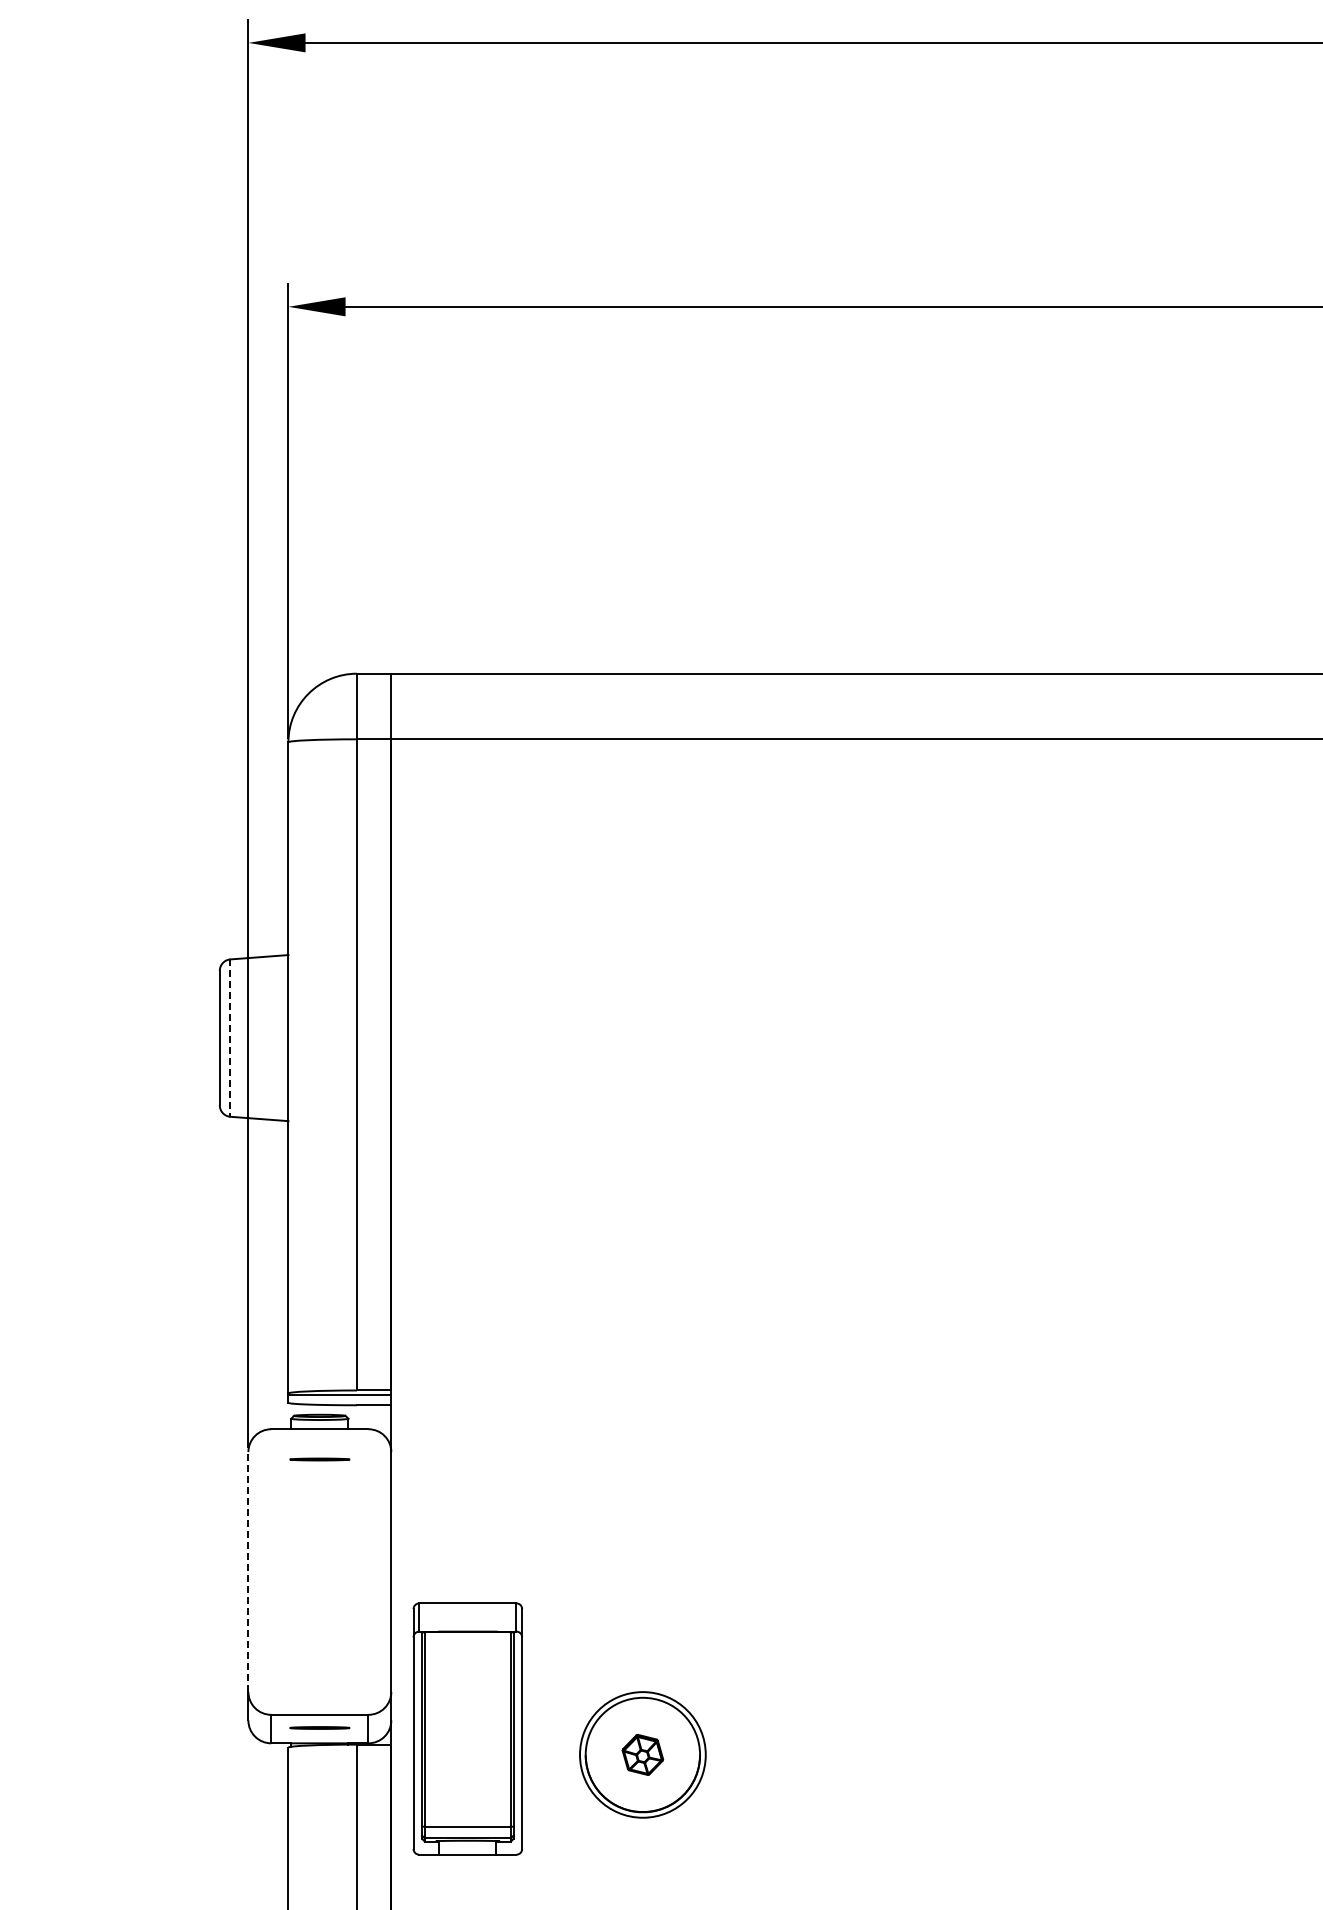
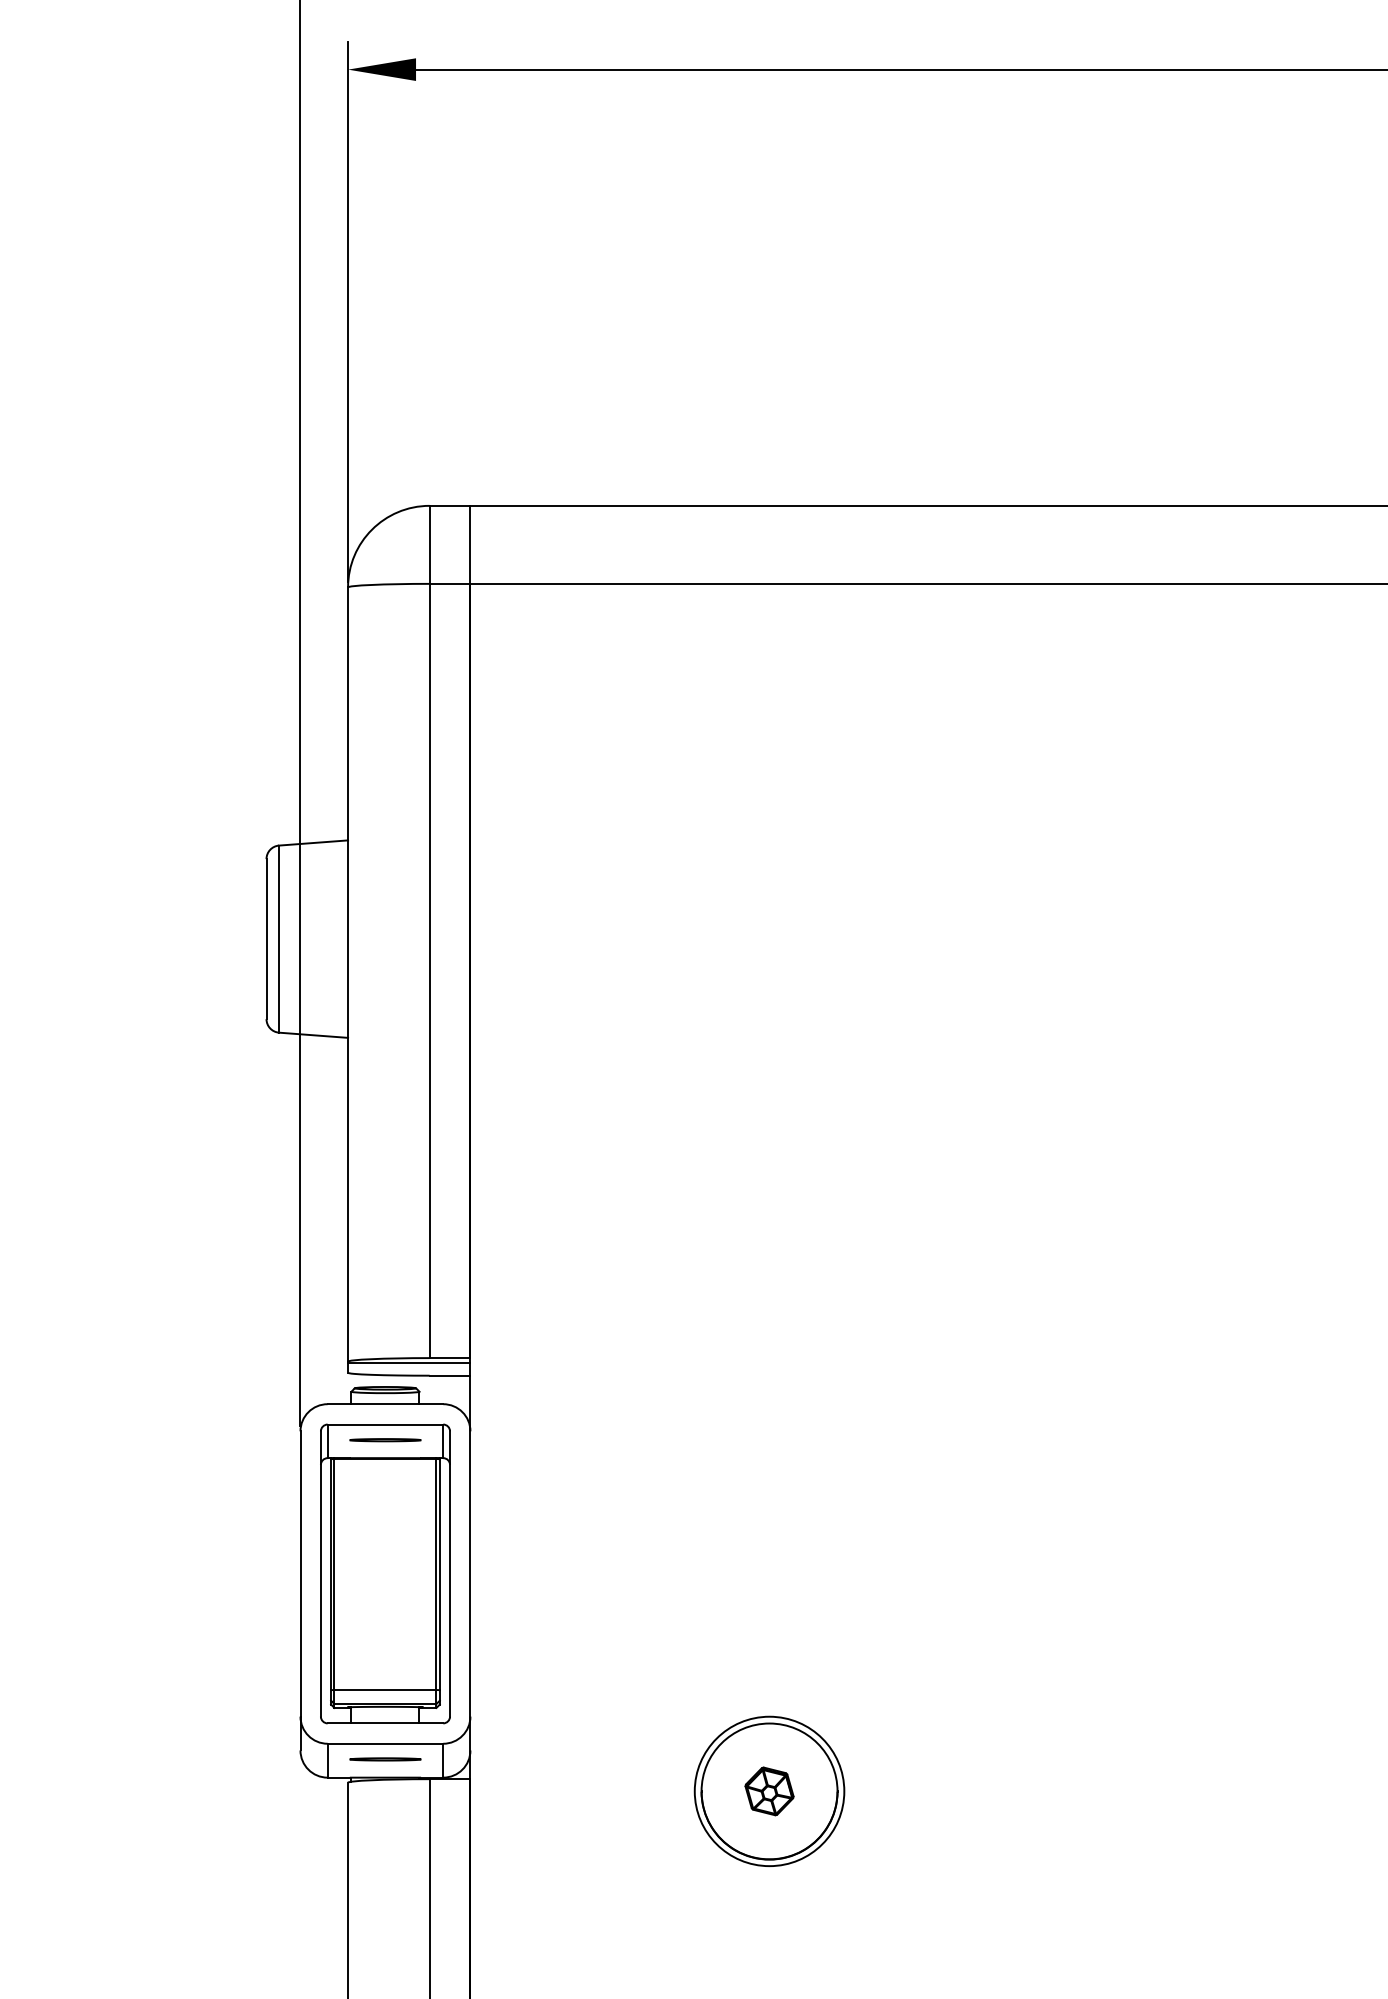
line: (230, 1038) -> (279, 939), dashed -> solid
line: (248, 1572) -> (300, 1574), dashed -> solid
part: (467, 1728) -> (385, 1573), moved

